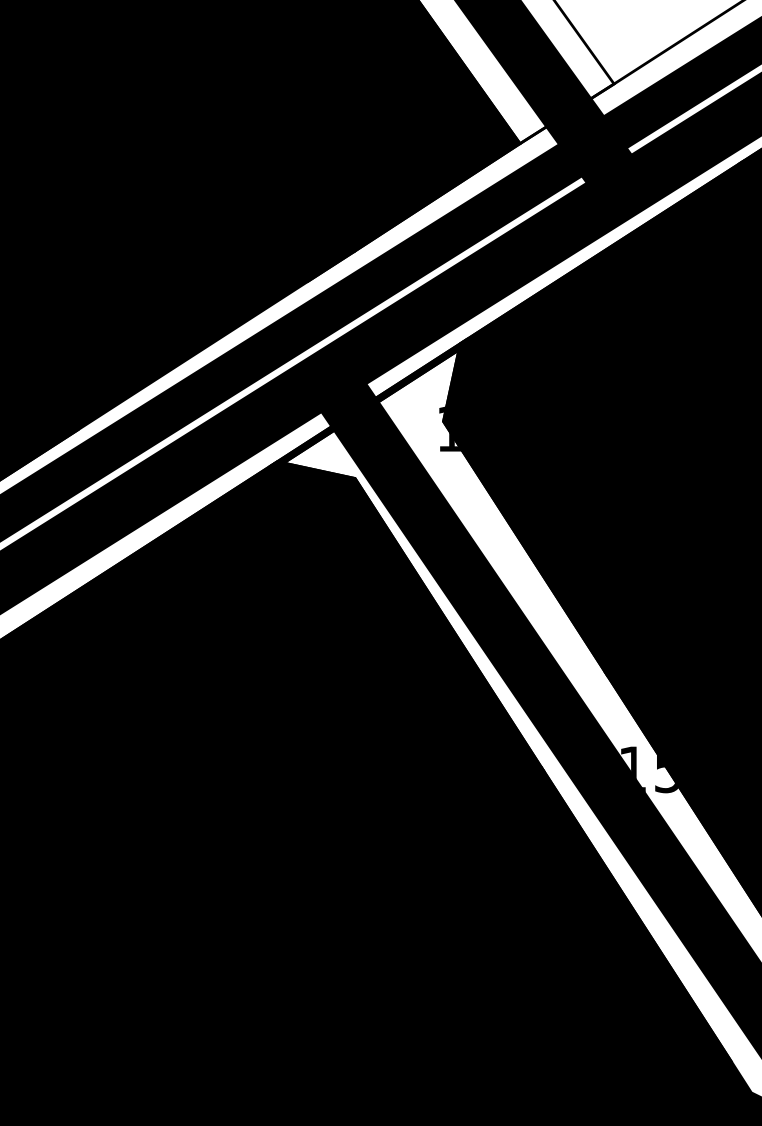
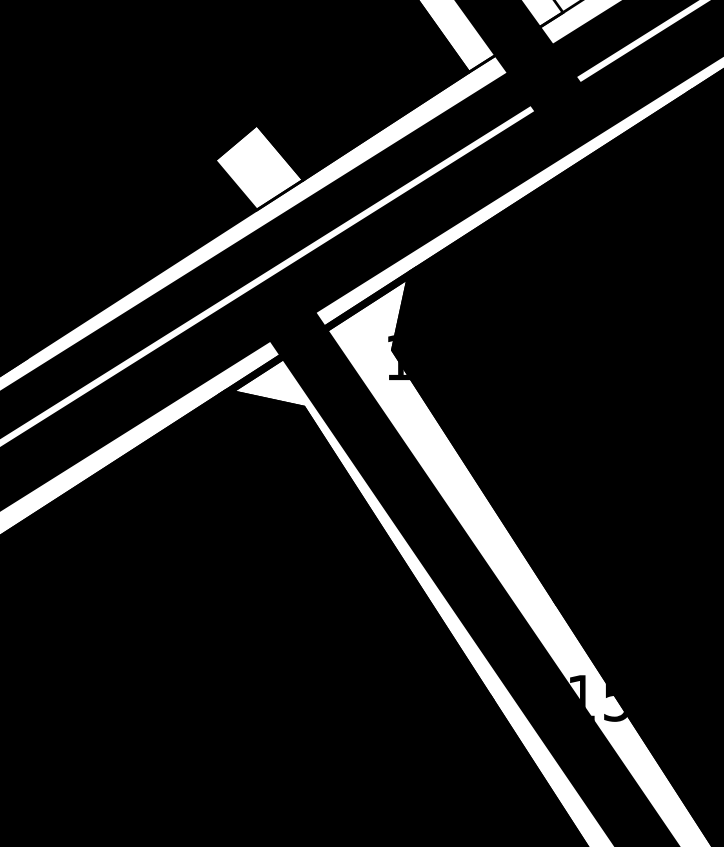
fill: (310, 238) -> (259, 167), removed

